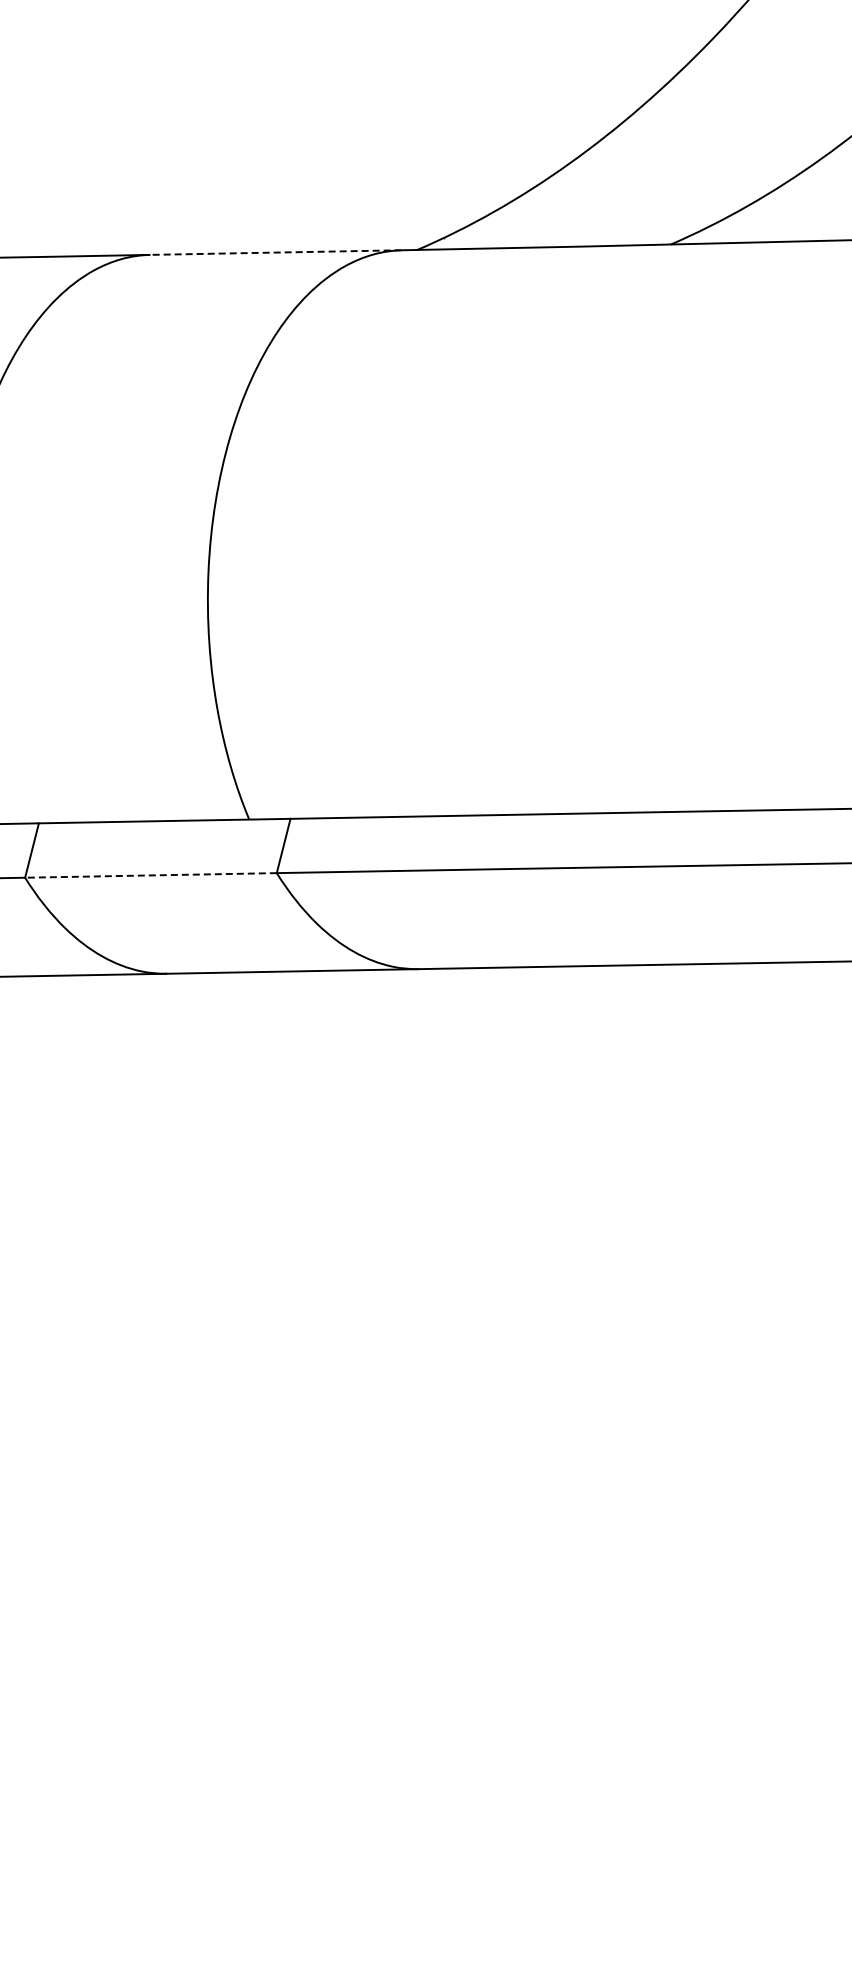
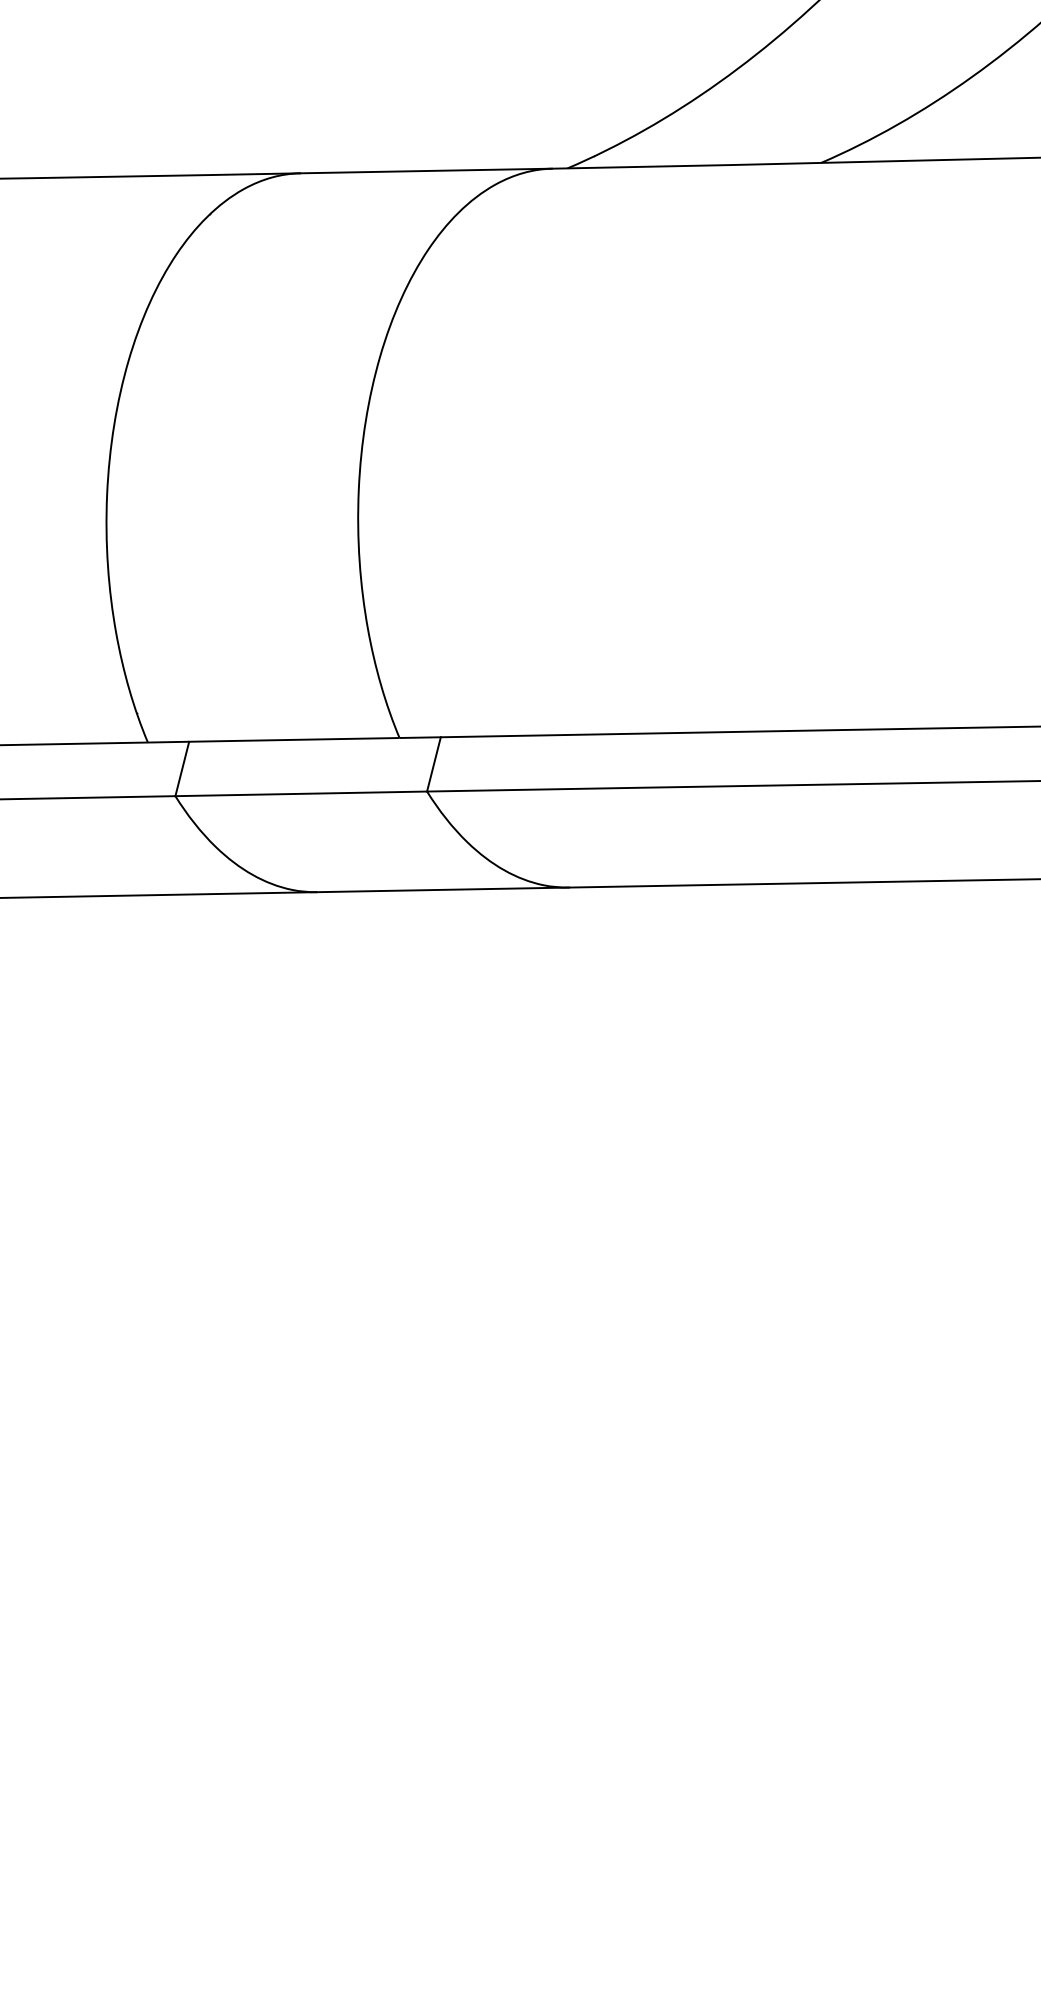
line: (276, 253) -> (426, 171), dashed -> solid
line: (151, 875) -> (301, 793), dashed -> solid

